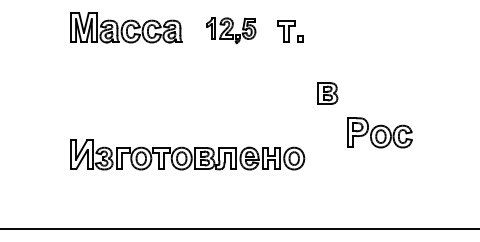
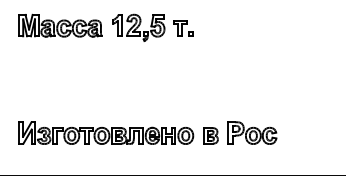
part: (231, 30) -> (139, 27), size x1.43
part: (327, 93) -> (210, 135), moved
part: (379, 132) -> (252, 132), moved
part: (187, 154) -> (106, 132), moved

